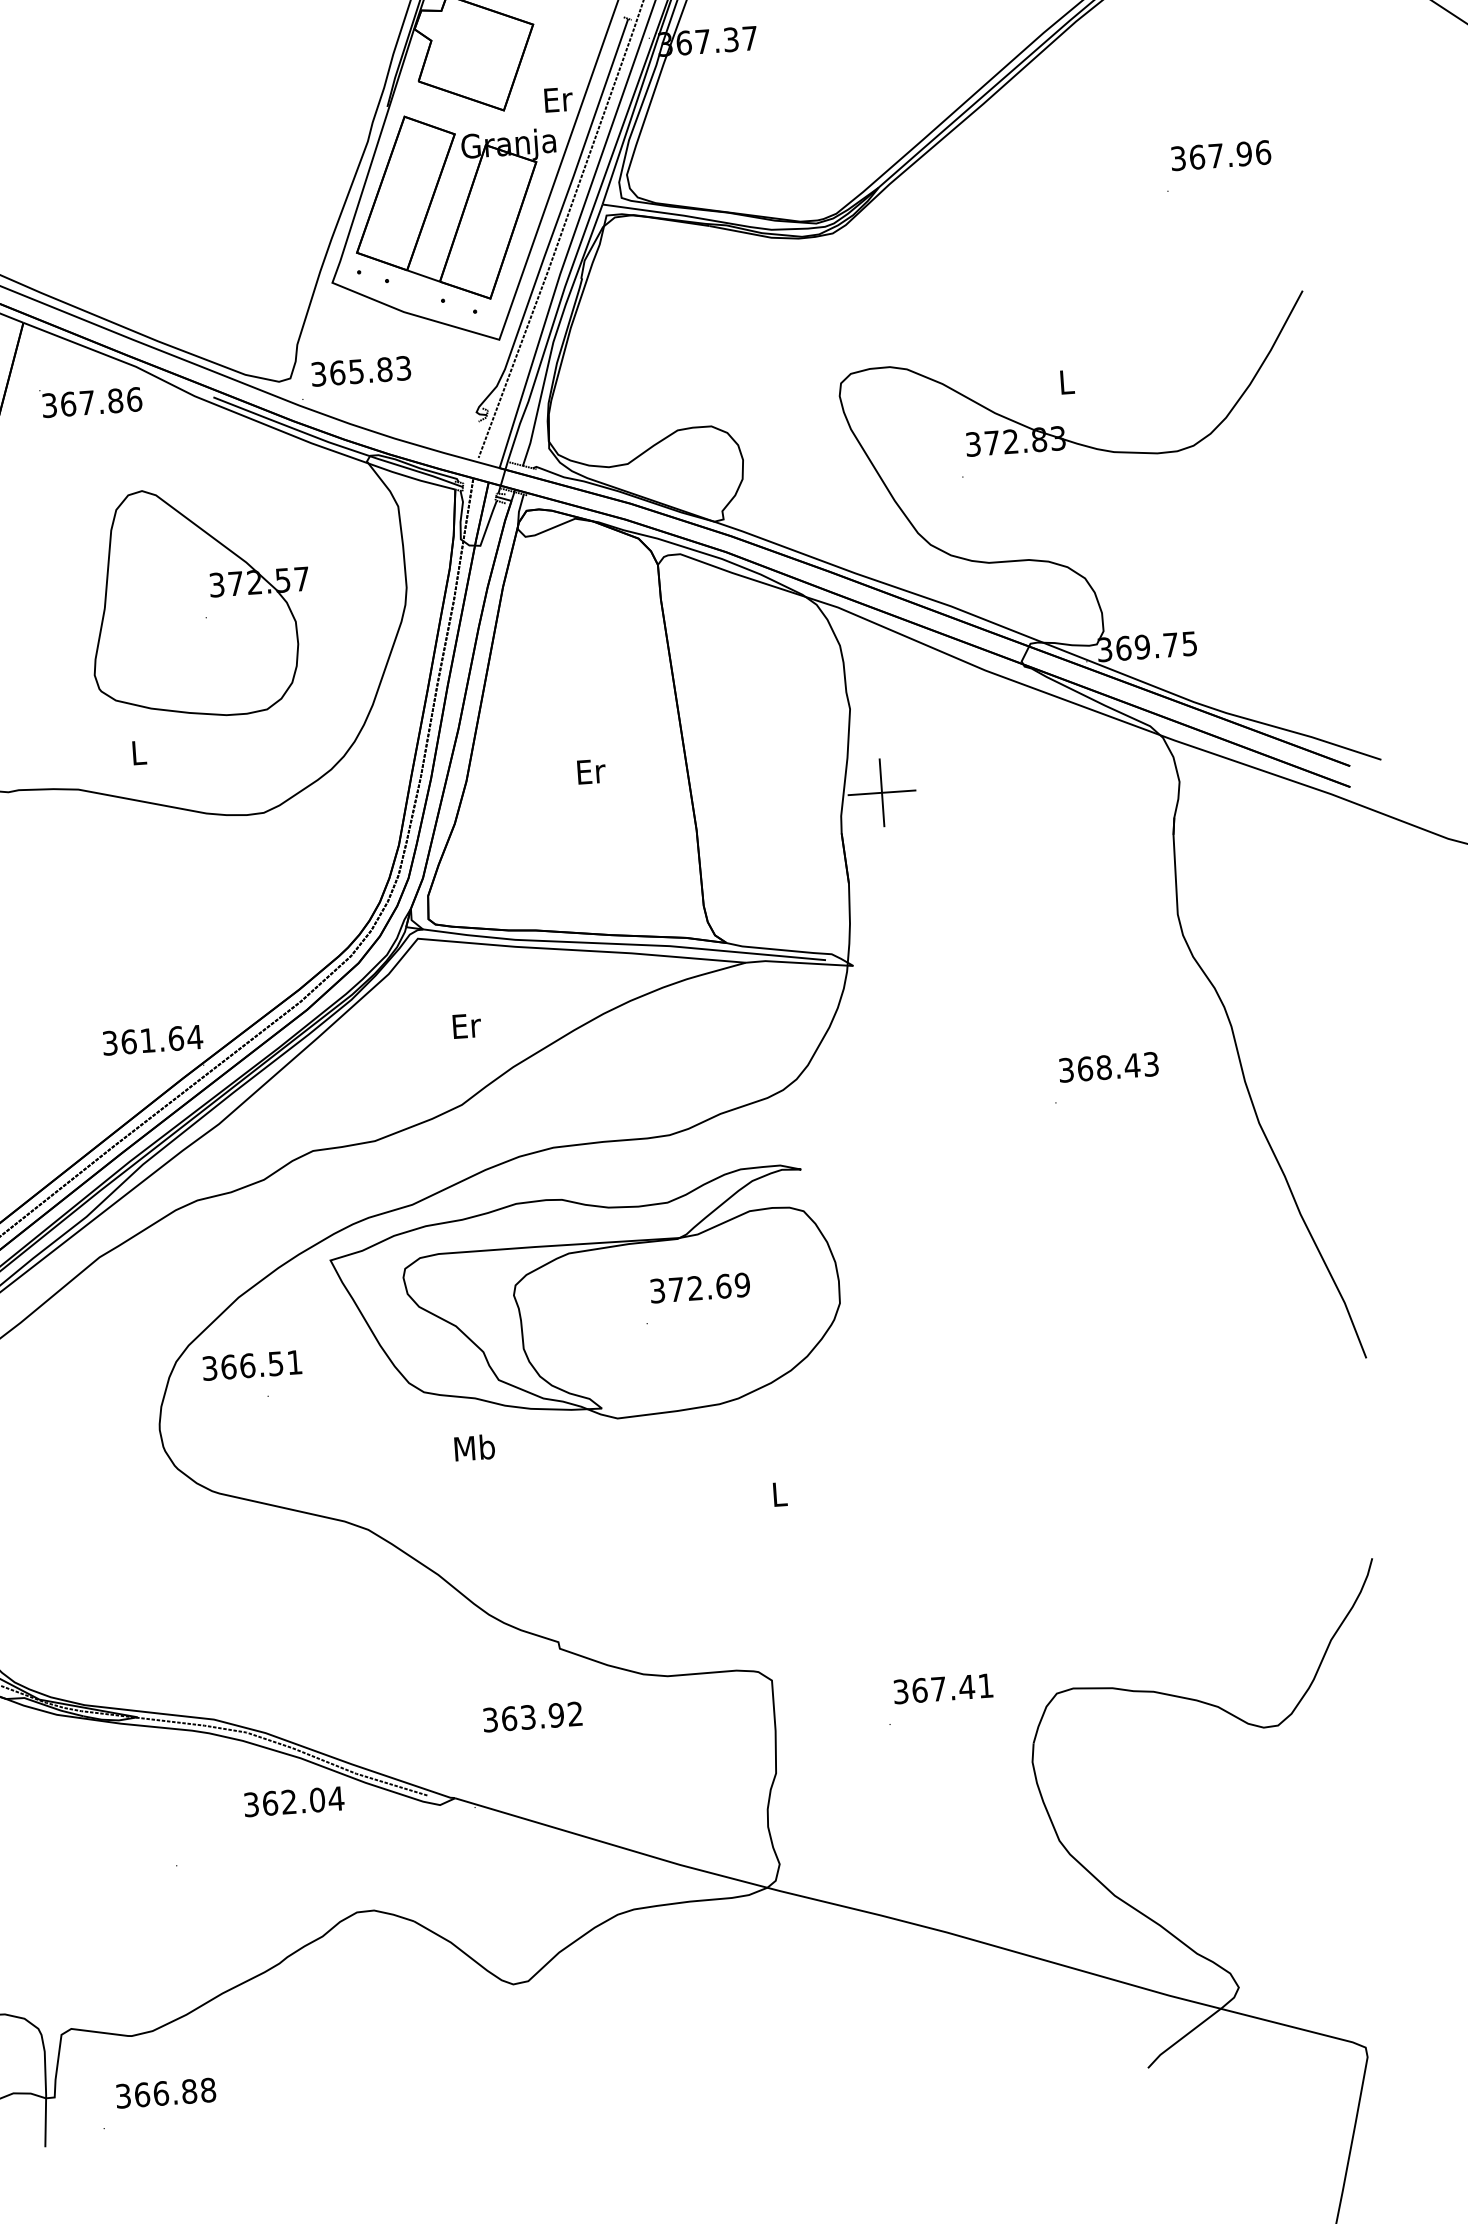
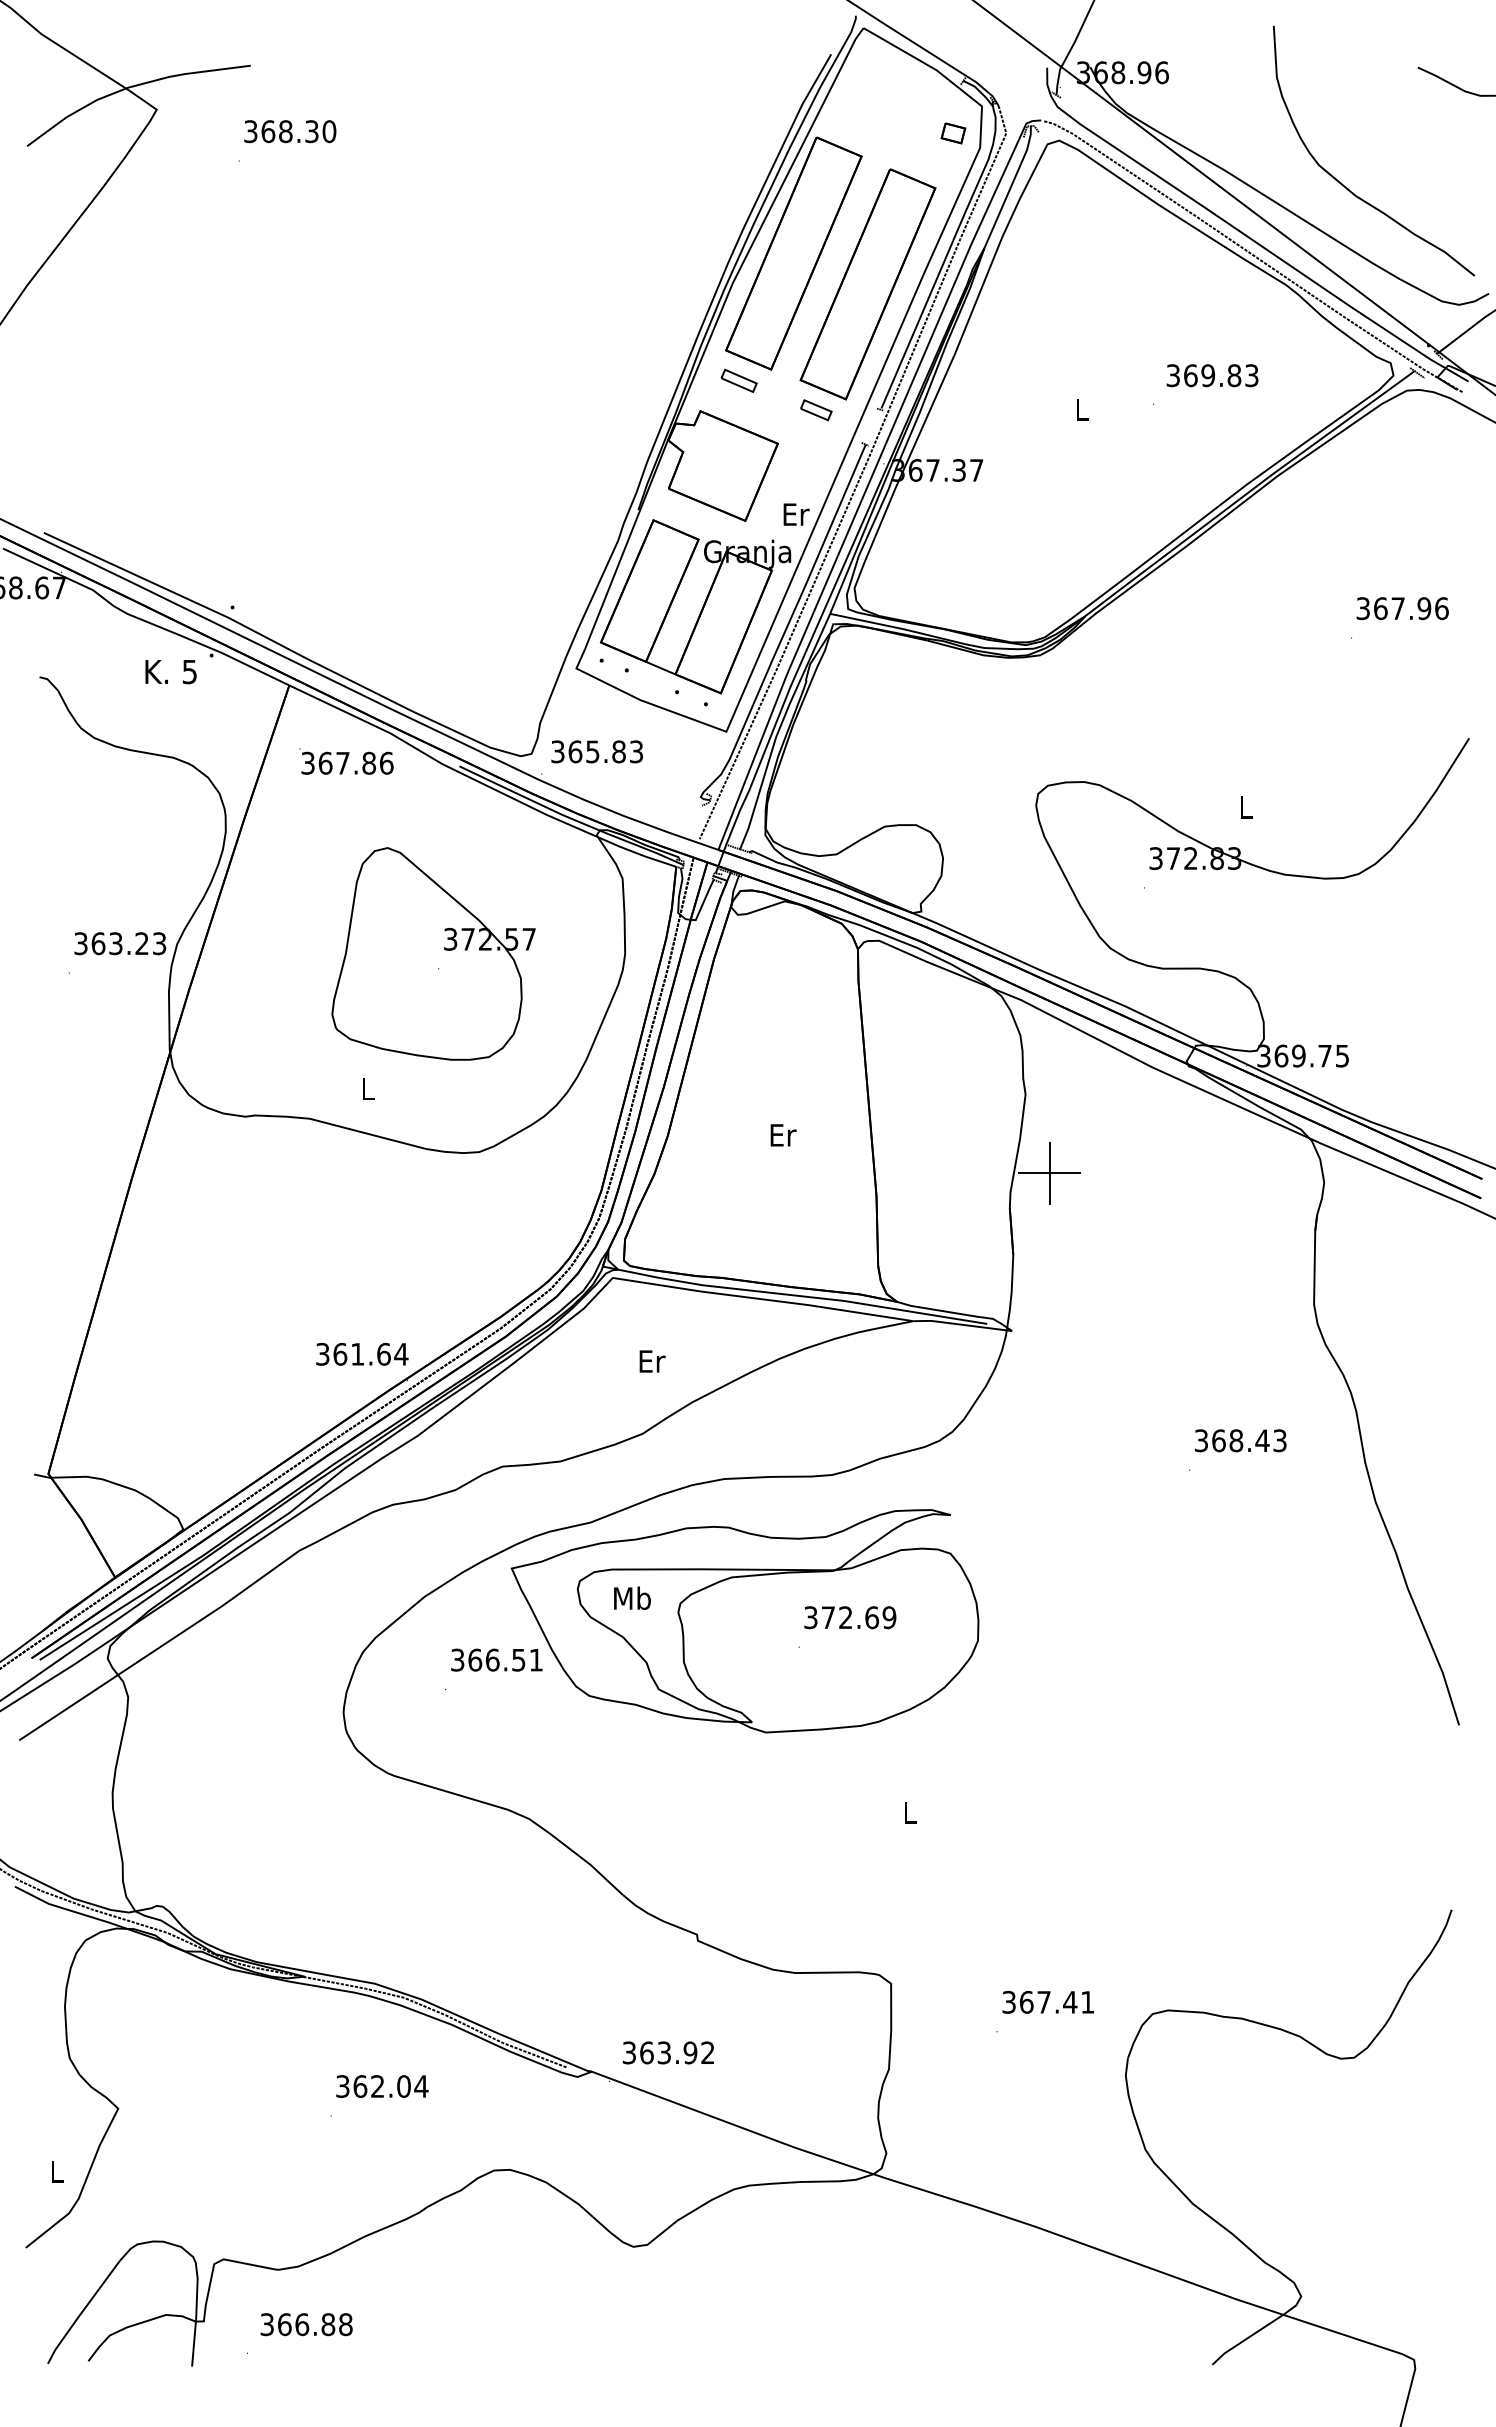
text: (251, 1364) -> (496, 1659), moved
text: (474, 1446) -> (632, 1597), moved
text: (531, 1716) -> (667, 2052), moved
text: (294, 1801) -> (382, 2086), moved

